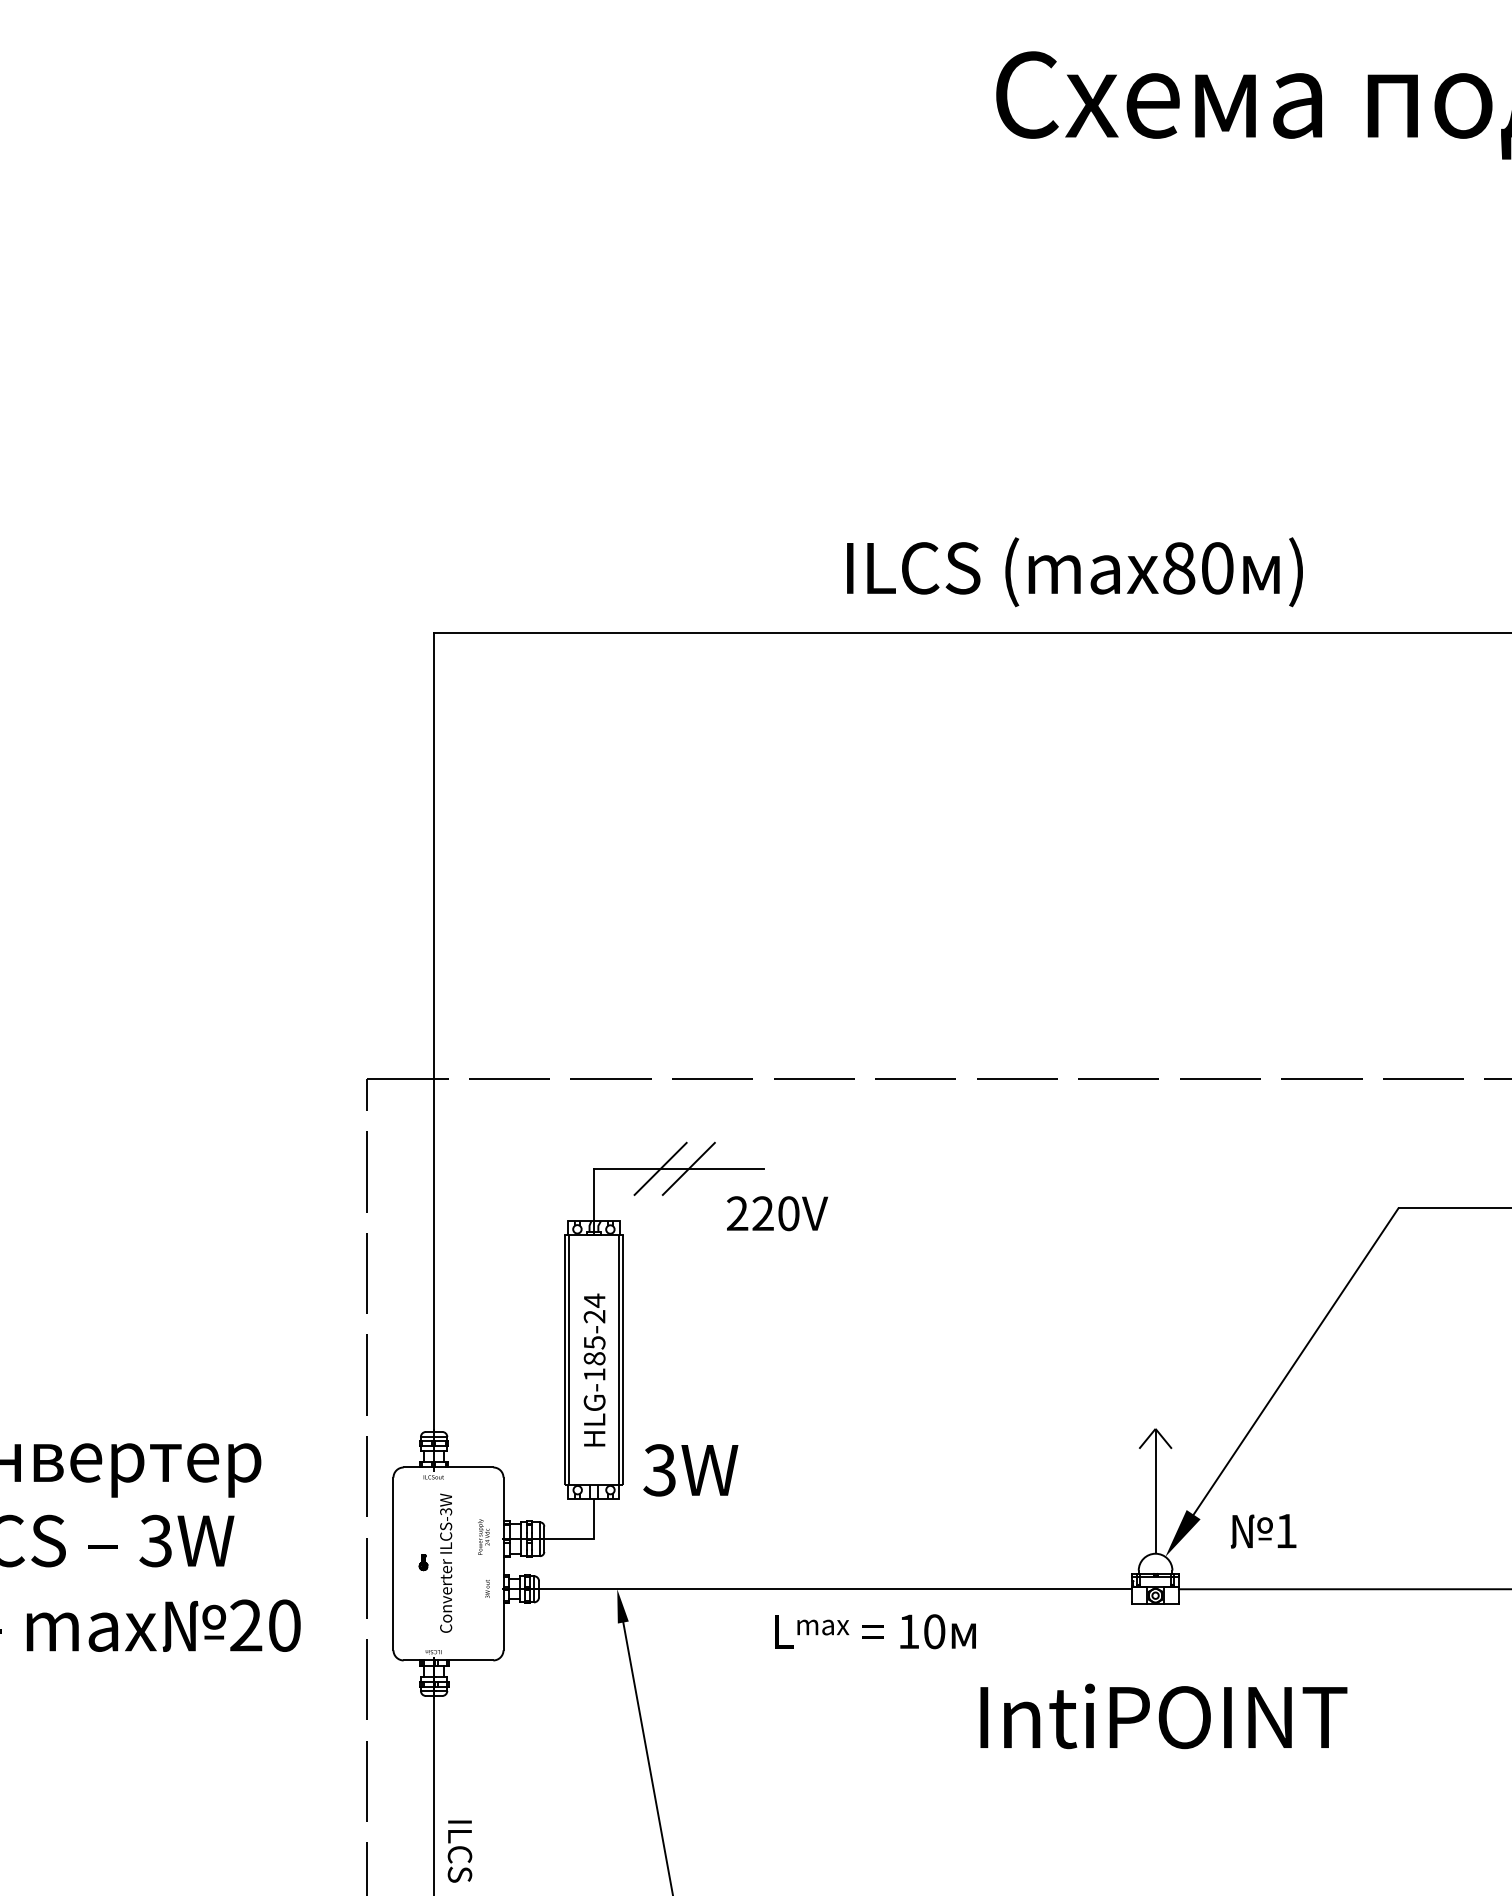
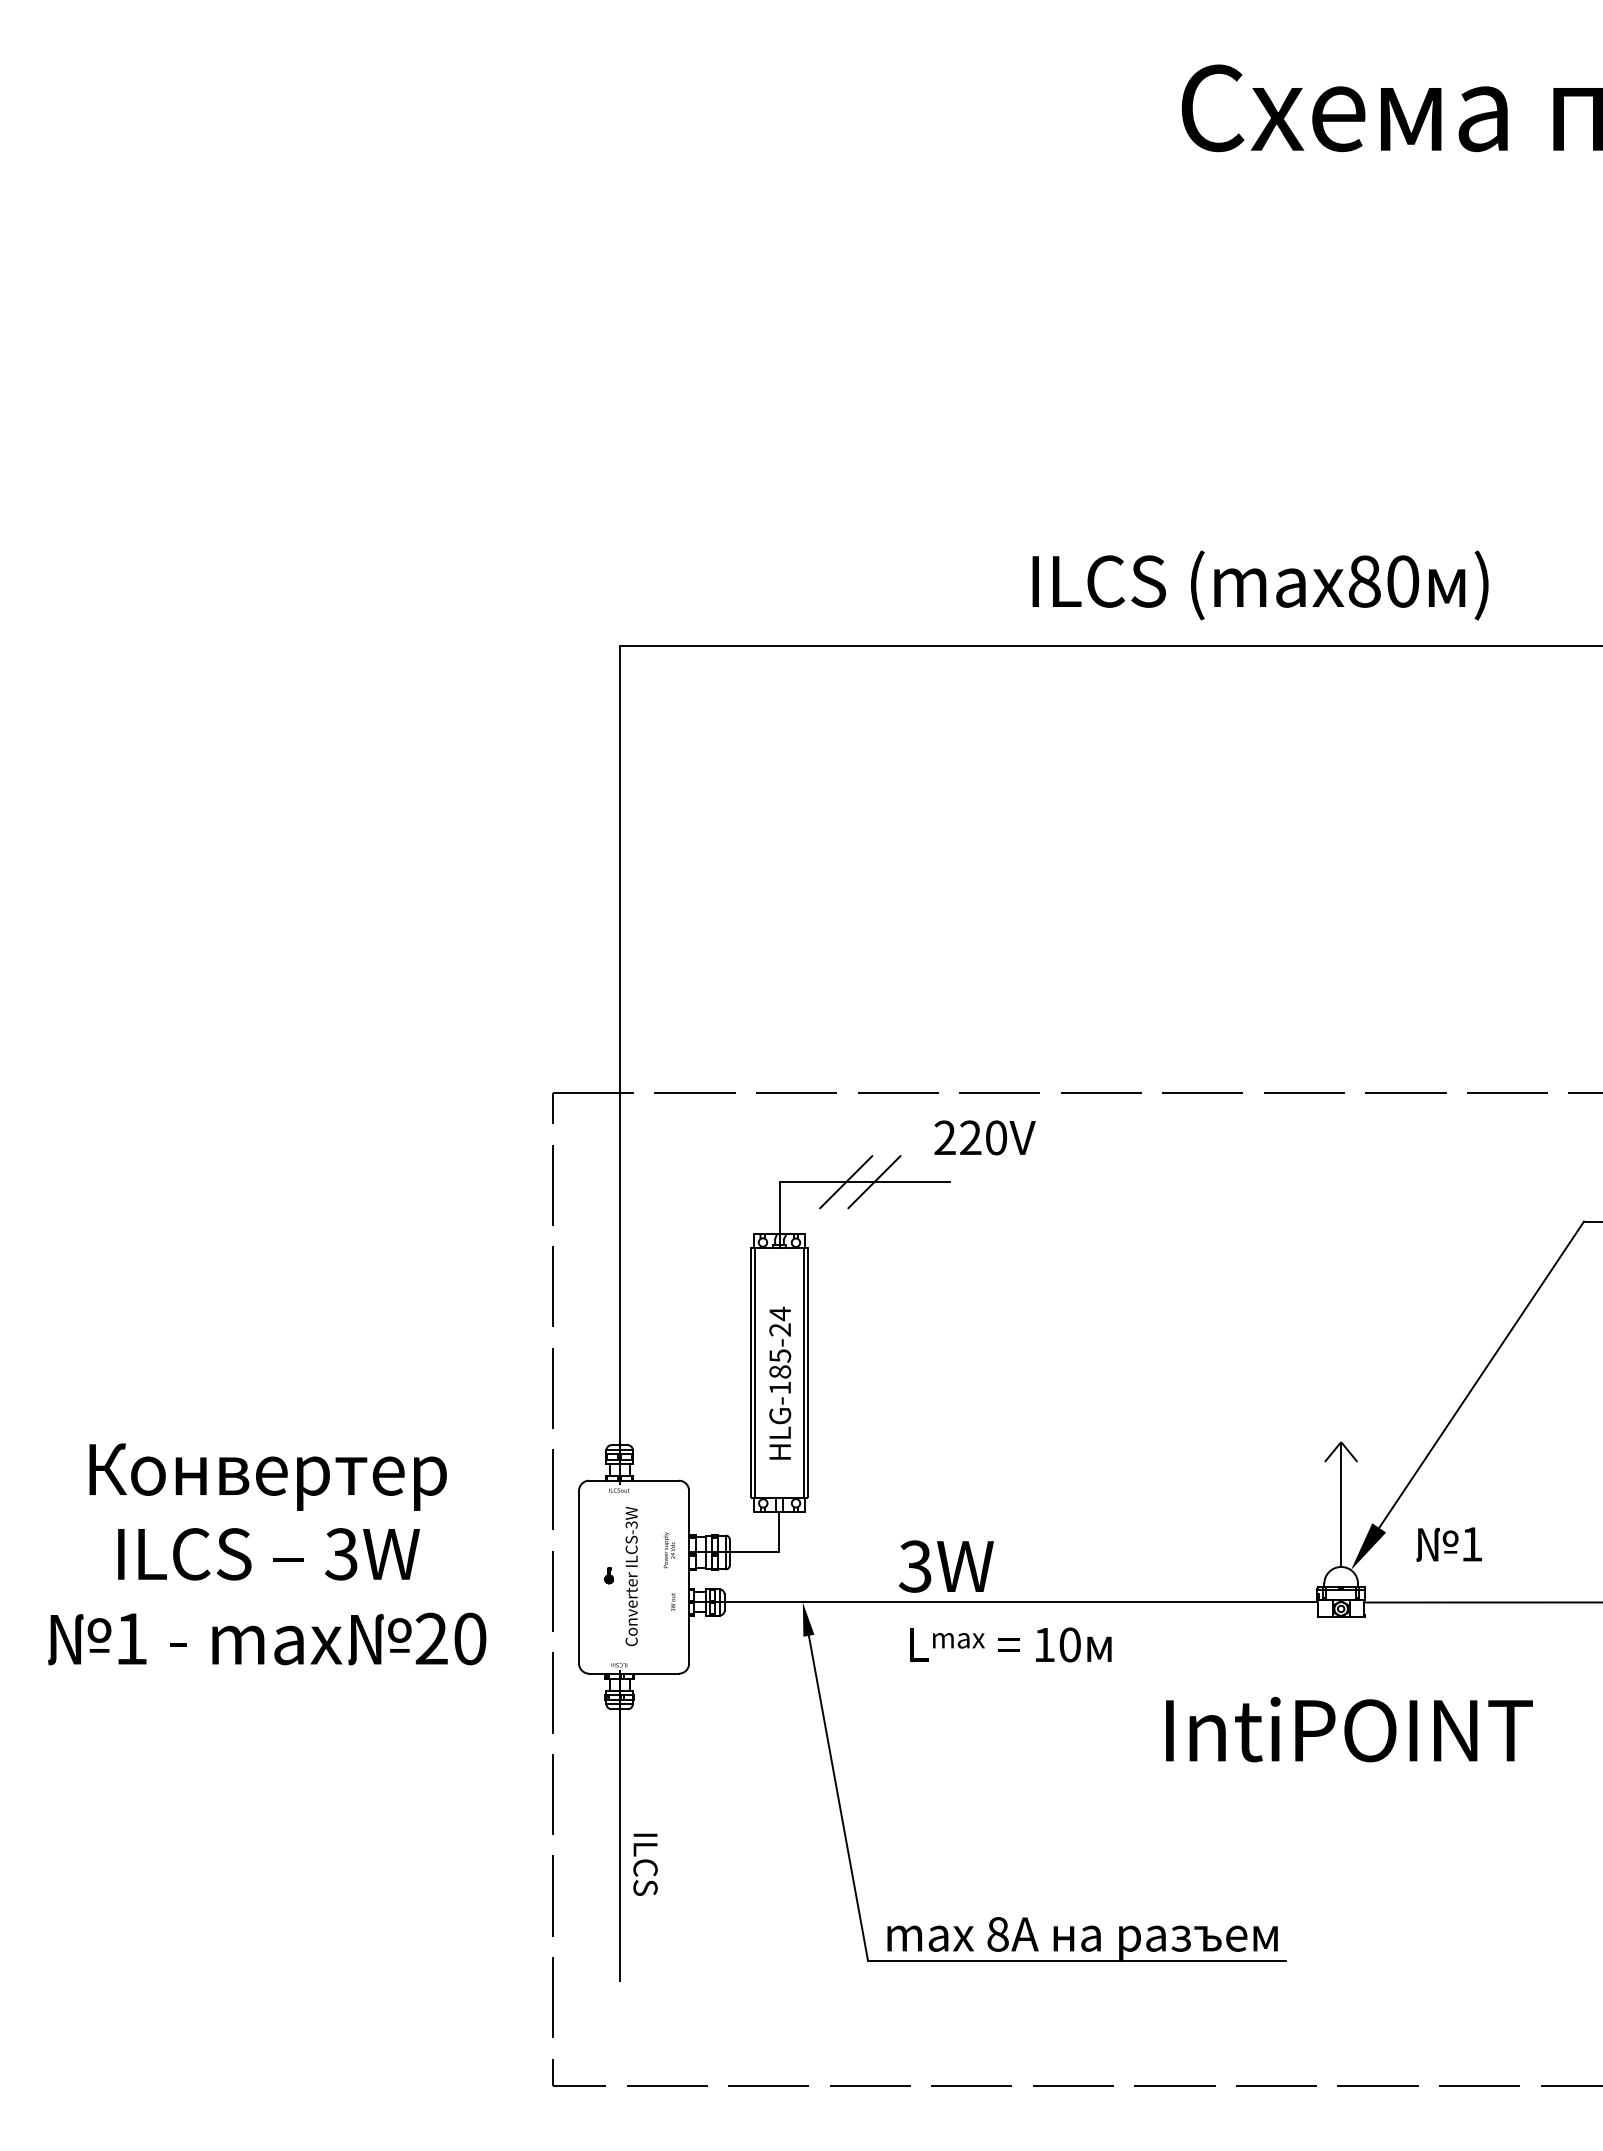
text: (776, 1213) -> (984, 1137), moved
text: (690, 1470) -> (946, 1566), moved
text: (874, 1631) -> (1010, 1644), moved

